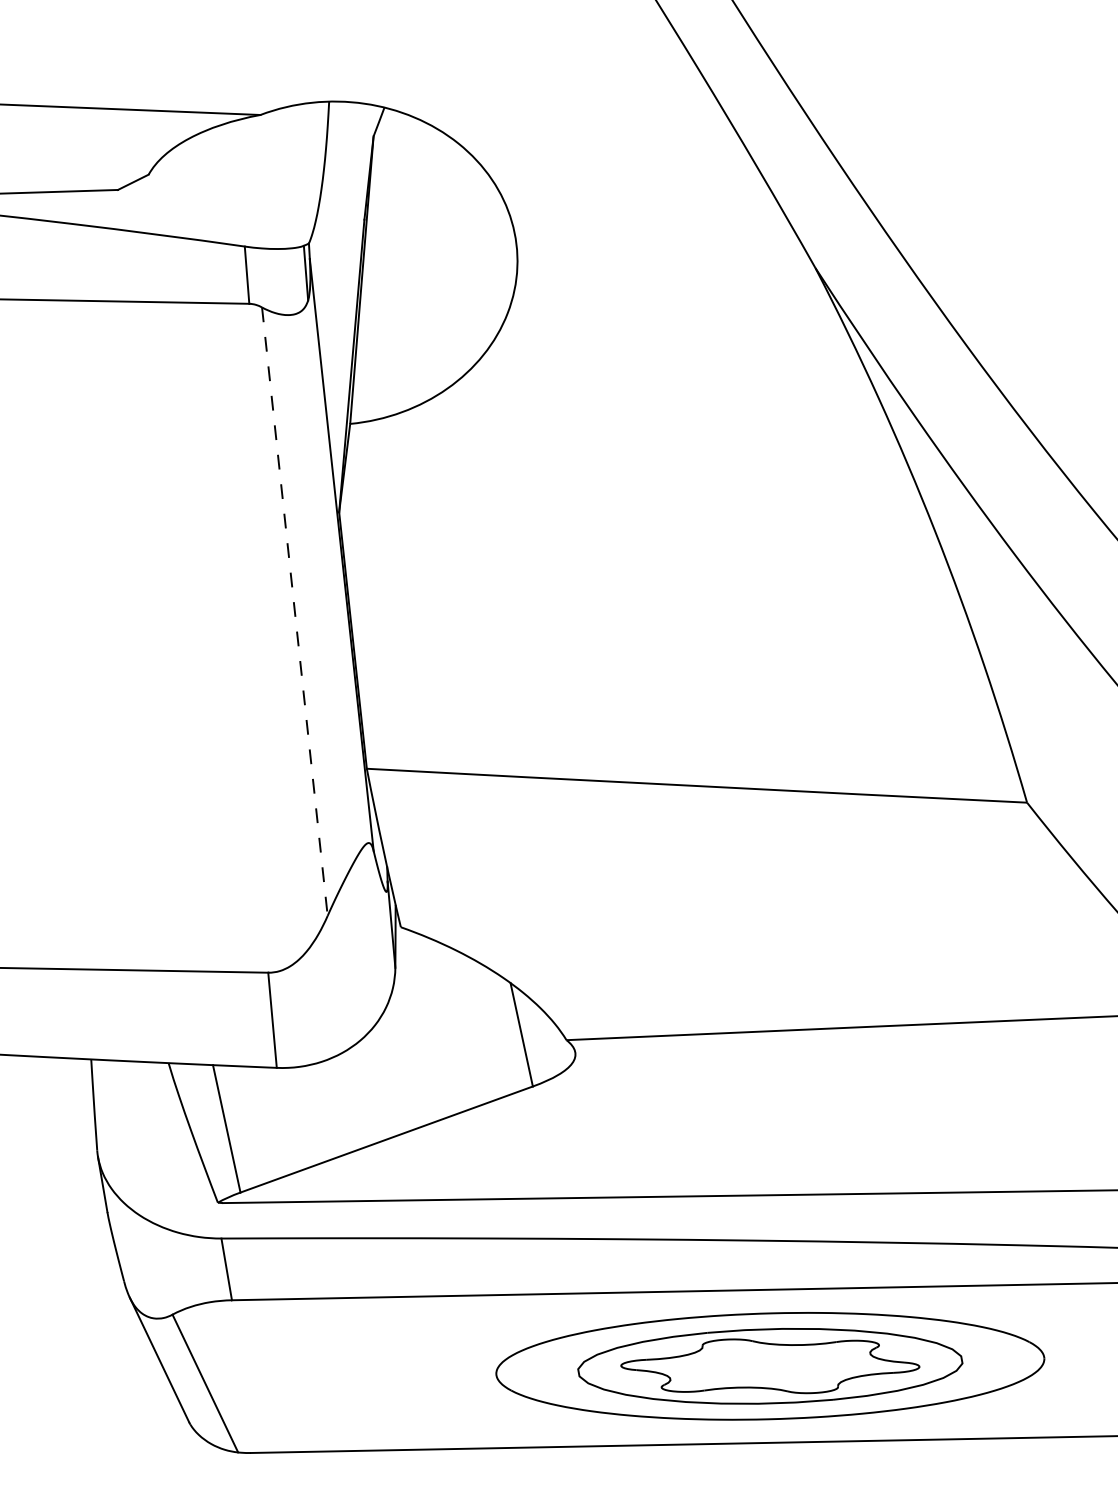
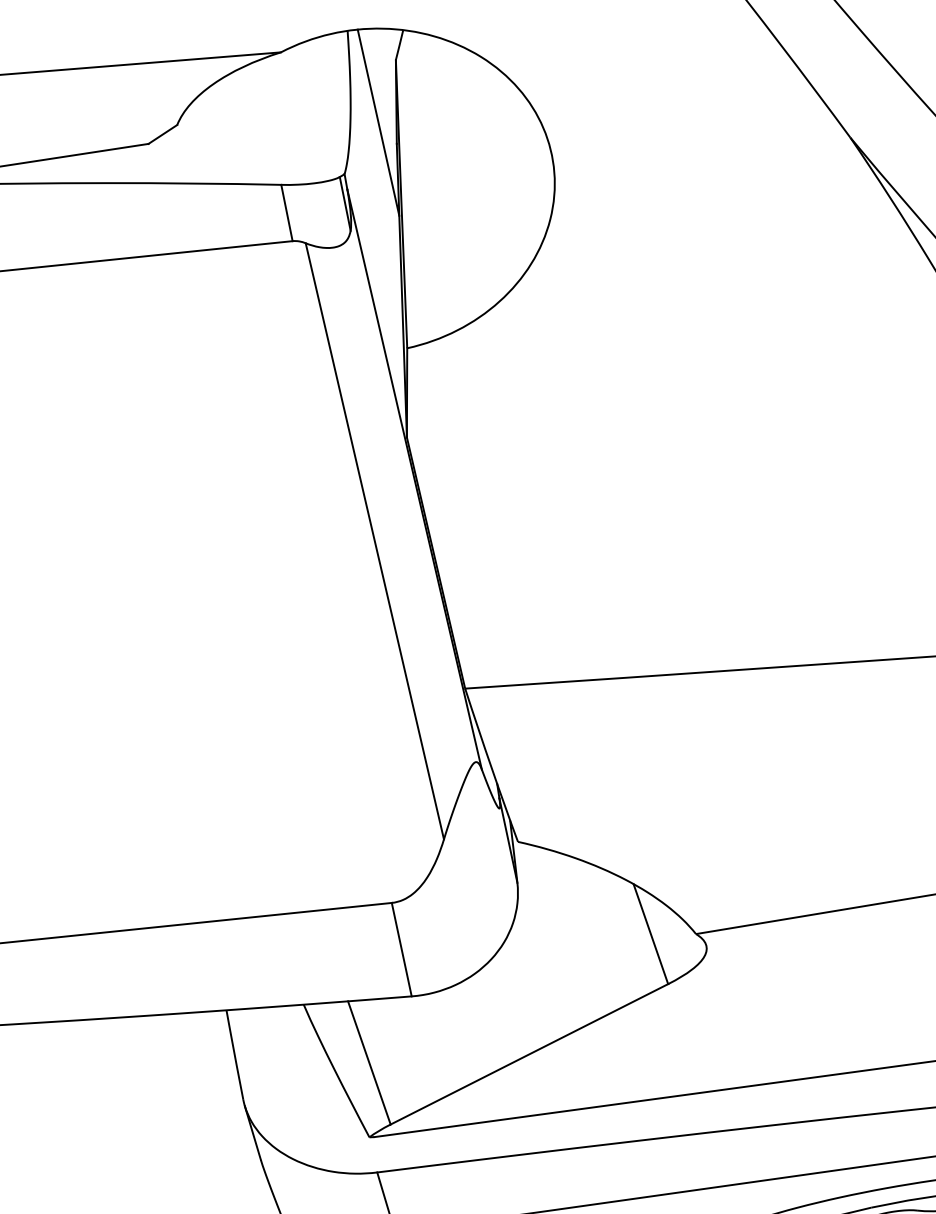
line: (348, 196) -> (378, 122), added
line: (294, 611) -> (374, 541), dashed -> solid

